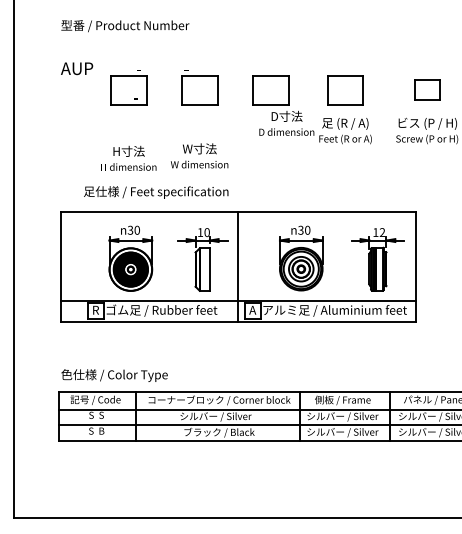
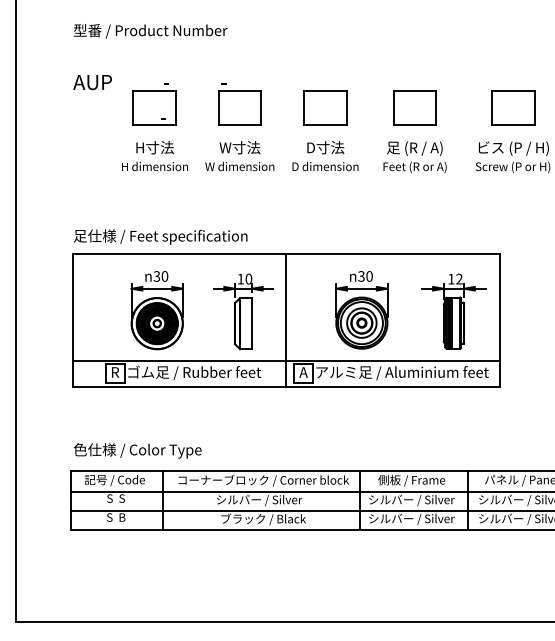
part: (427, 89) -> (513, 107), size x1.43
text: (286, 123) -> (325, 156), moved
text: (199, 156) -> (239, 156), moved
text: (128, 158) -> (154, 156), moved
text: (156, 192) -> (160, 236), moved

